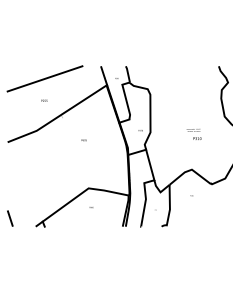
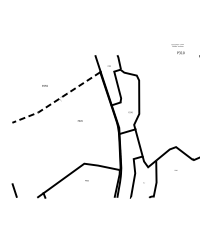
line: (44, 78) -> (45, 66), removed
line: (57, 117) -> (56, 100), solid -> dashed
text: (193, 134) -> (177, 49), moved

